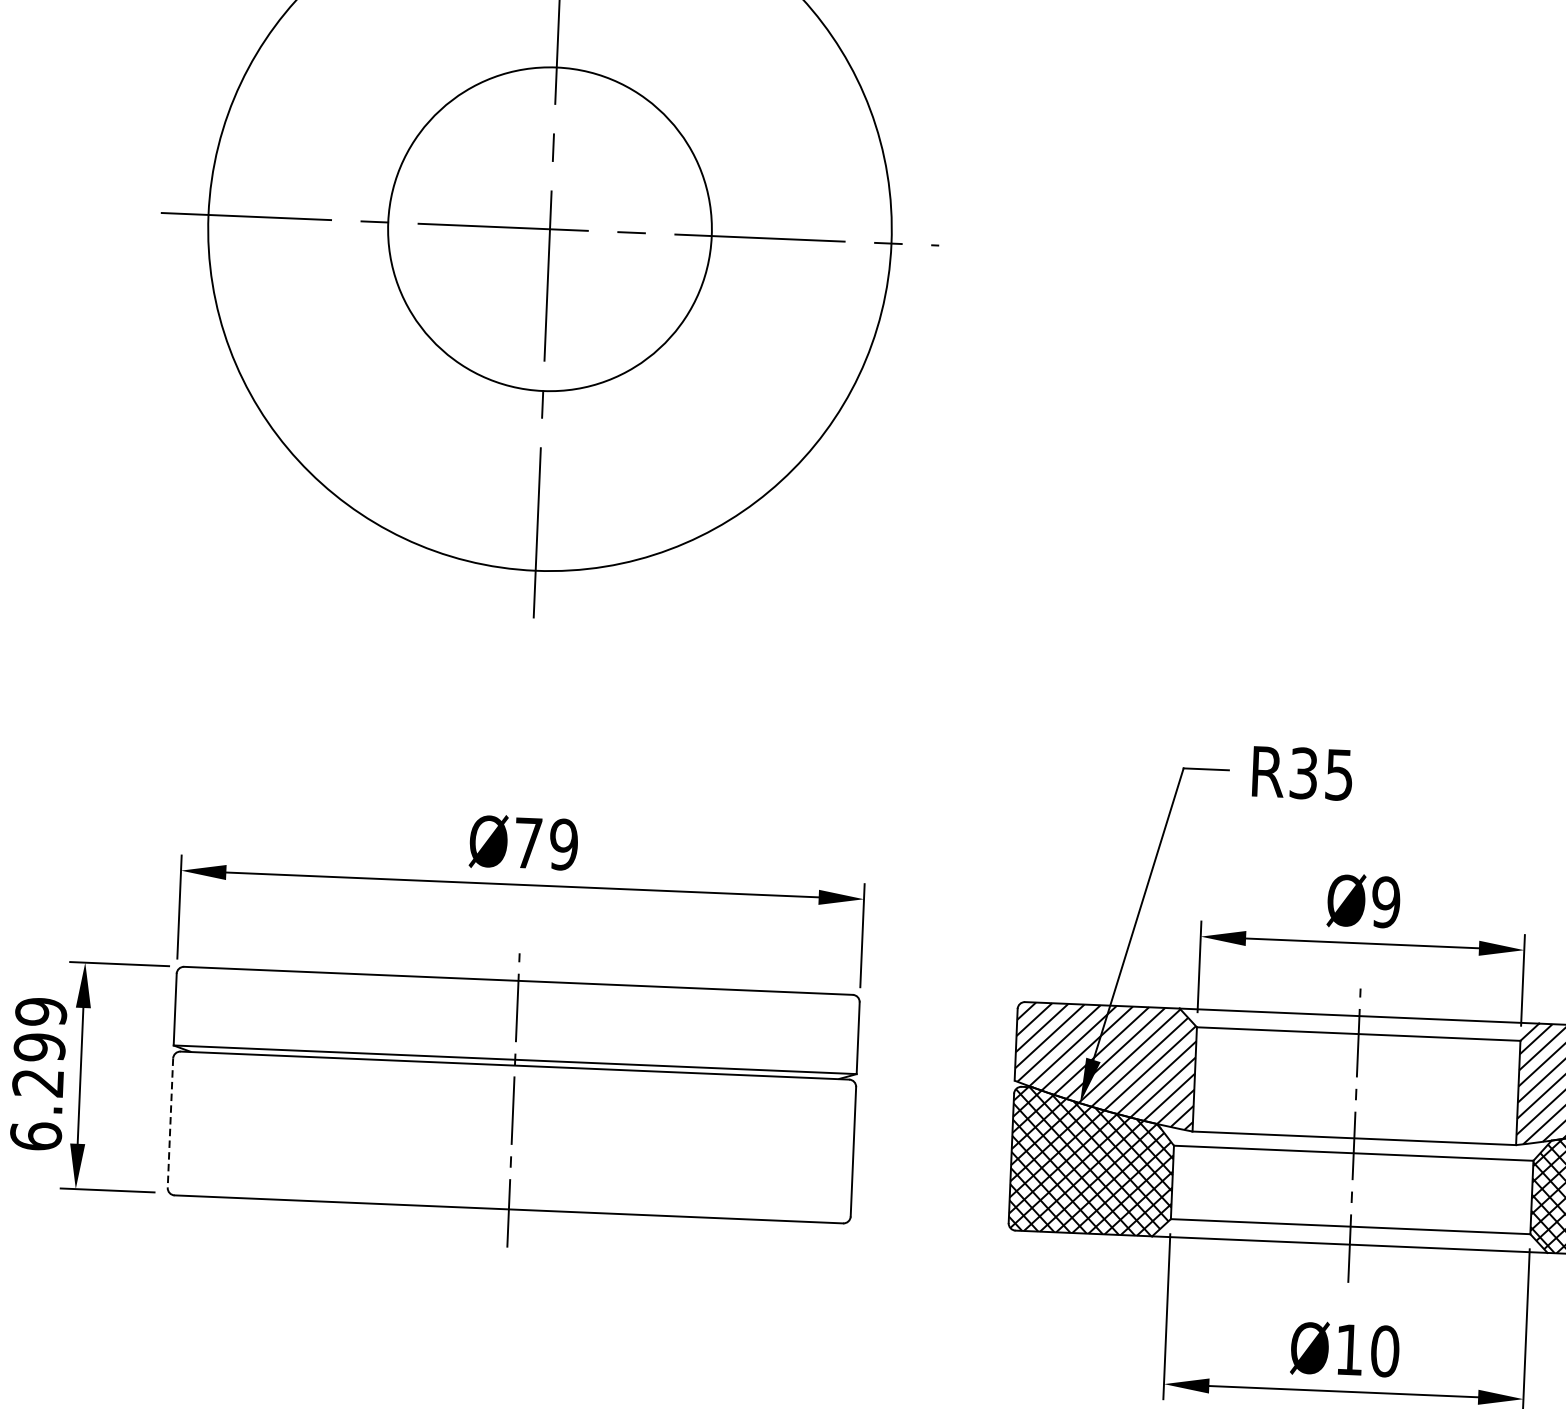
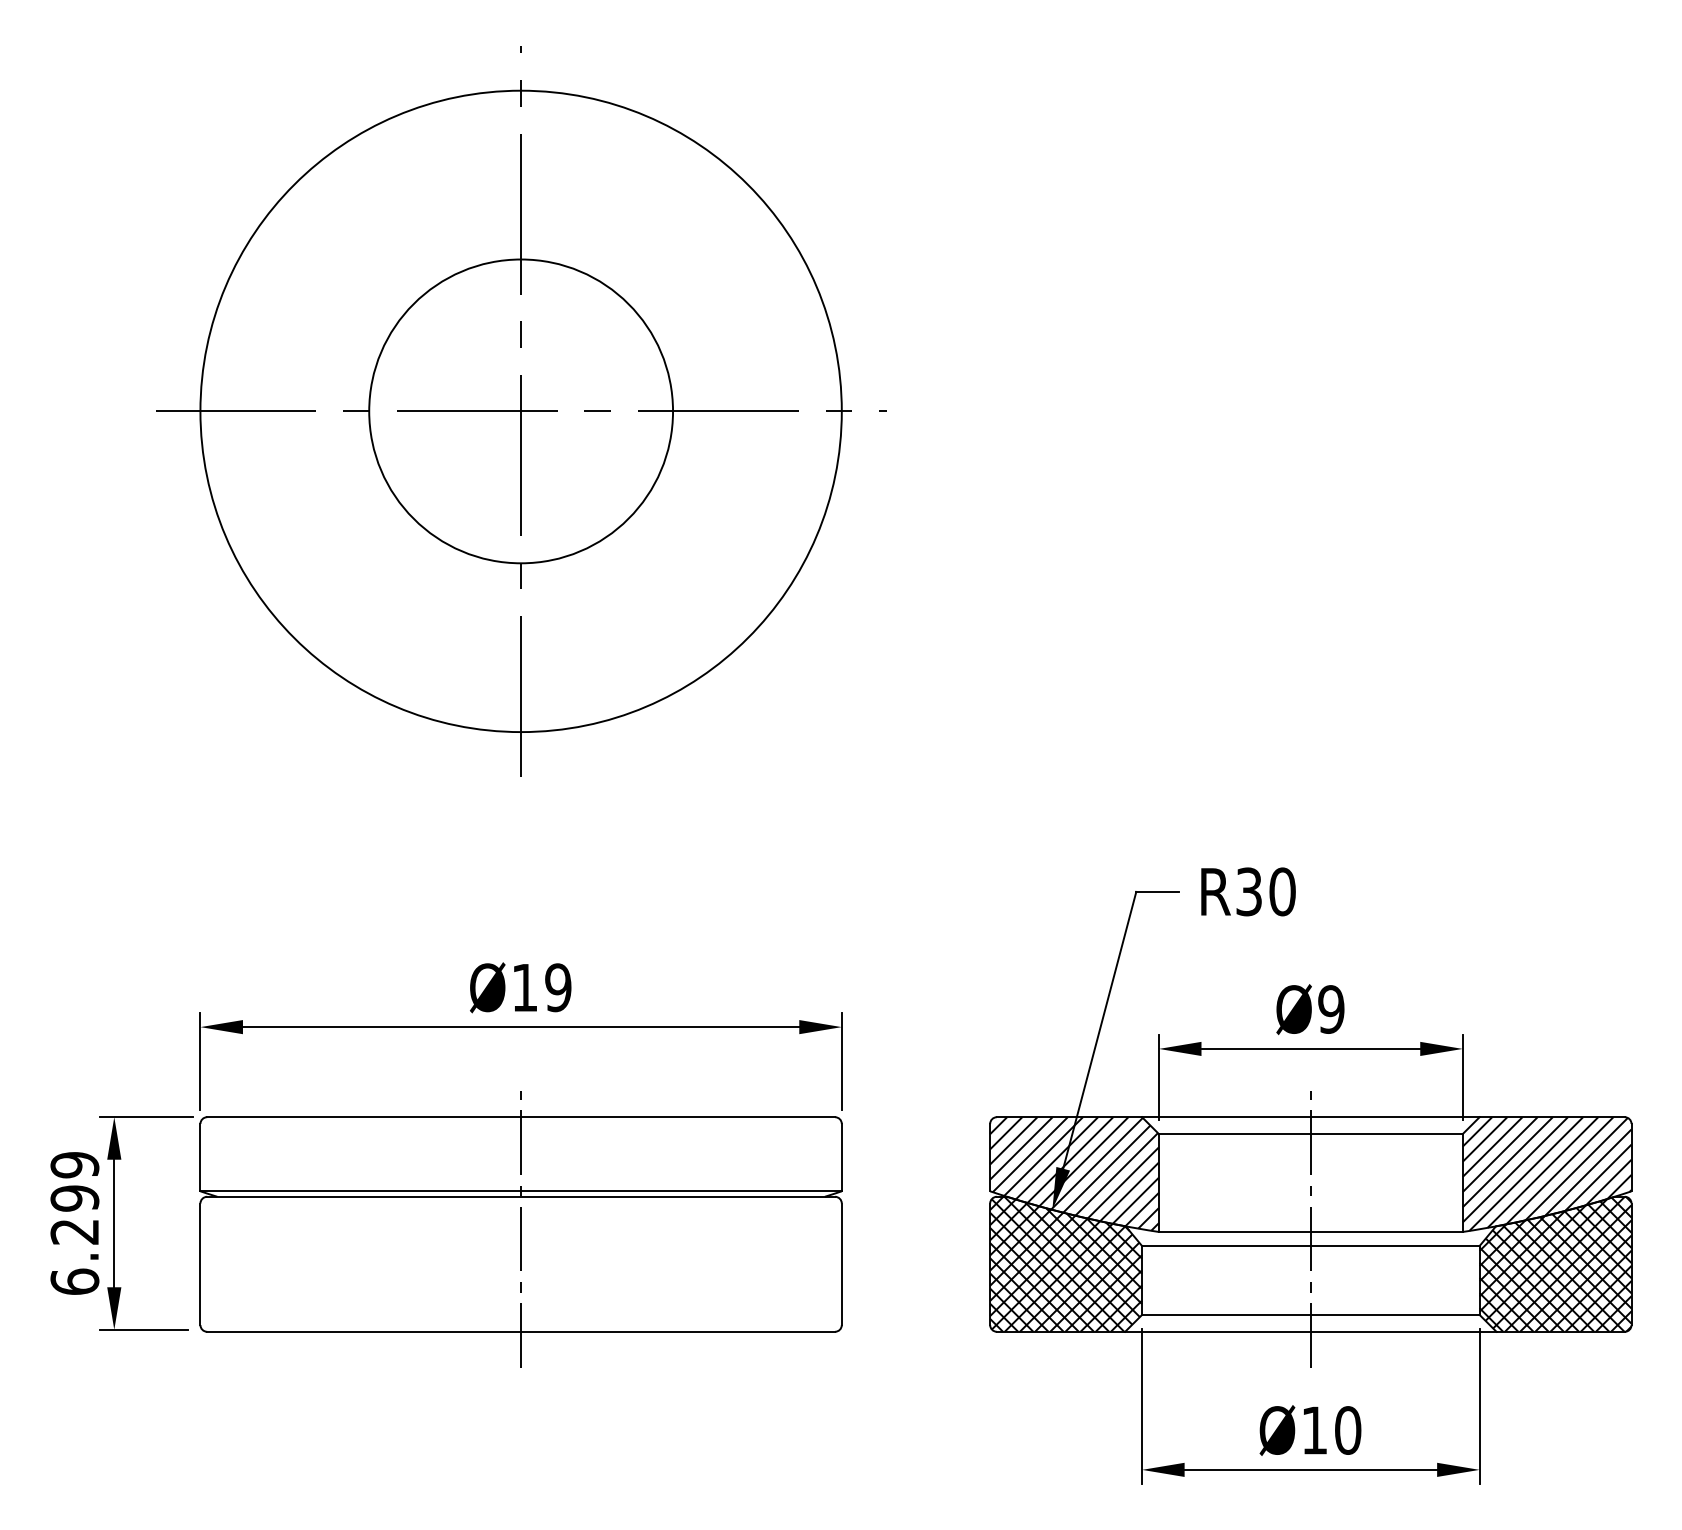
text: (1339, 774) -> (1282, 891), R35 -> R30
text: (527, 842) -> (524, 987), Ø79 -> Ø19
line: (170, 1123) -> (200, 1264), dashed -> solid

